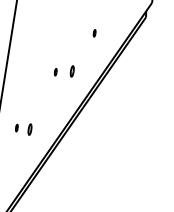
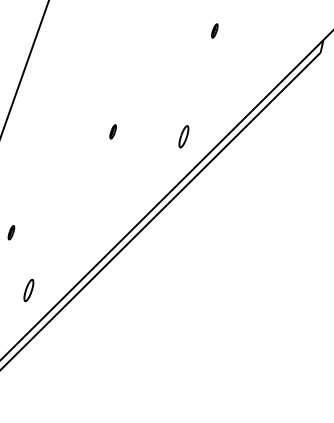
part: (94, 33) -> (214, 31), moved
part: (71, 71) -> (182, 136), moved
part: (29, 129) -> (27, 290), moved

